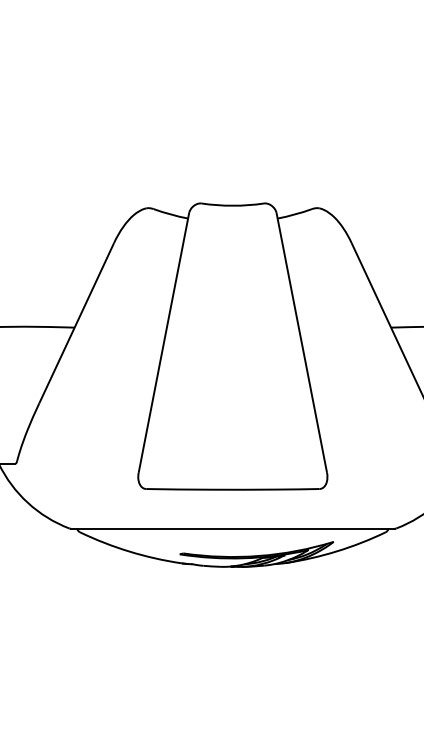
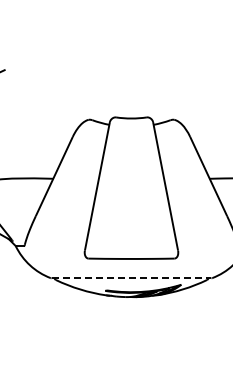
line: (232, 529) -> (131, 278), solid -> dashed

